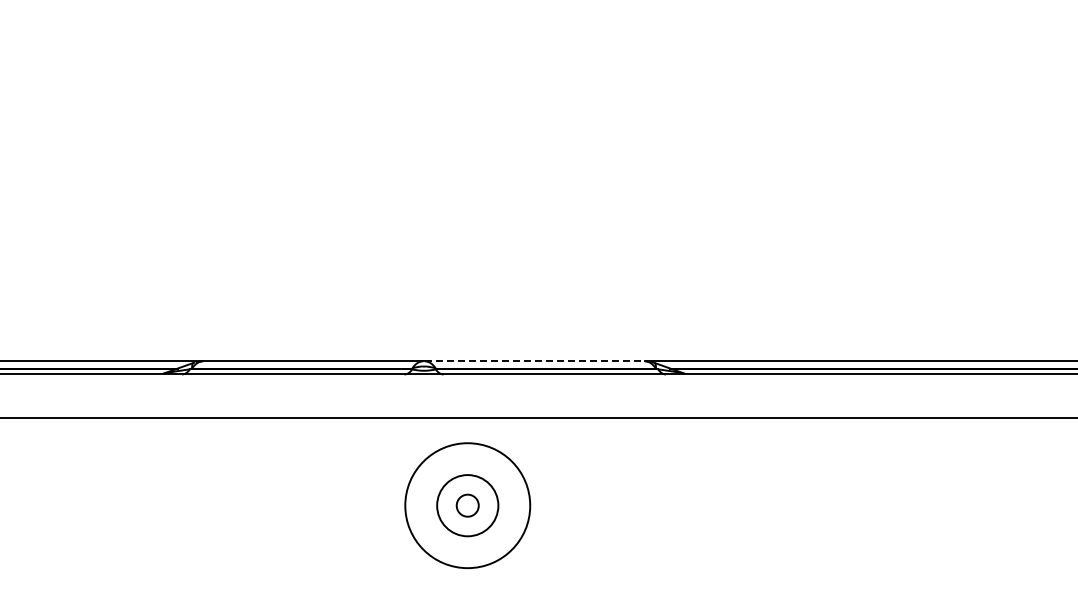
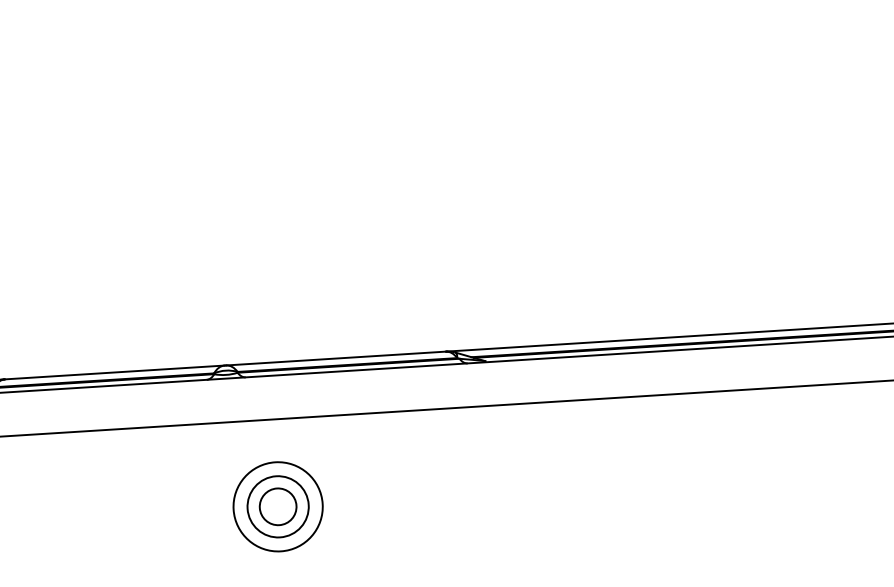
line: (535, 361) -> (336, 358), dashed -> solid
circle: (467, 505) -> (277, 506), size x0.71
circle: (467, 505) -> (277, 506), size x1.67

